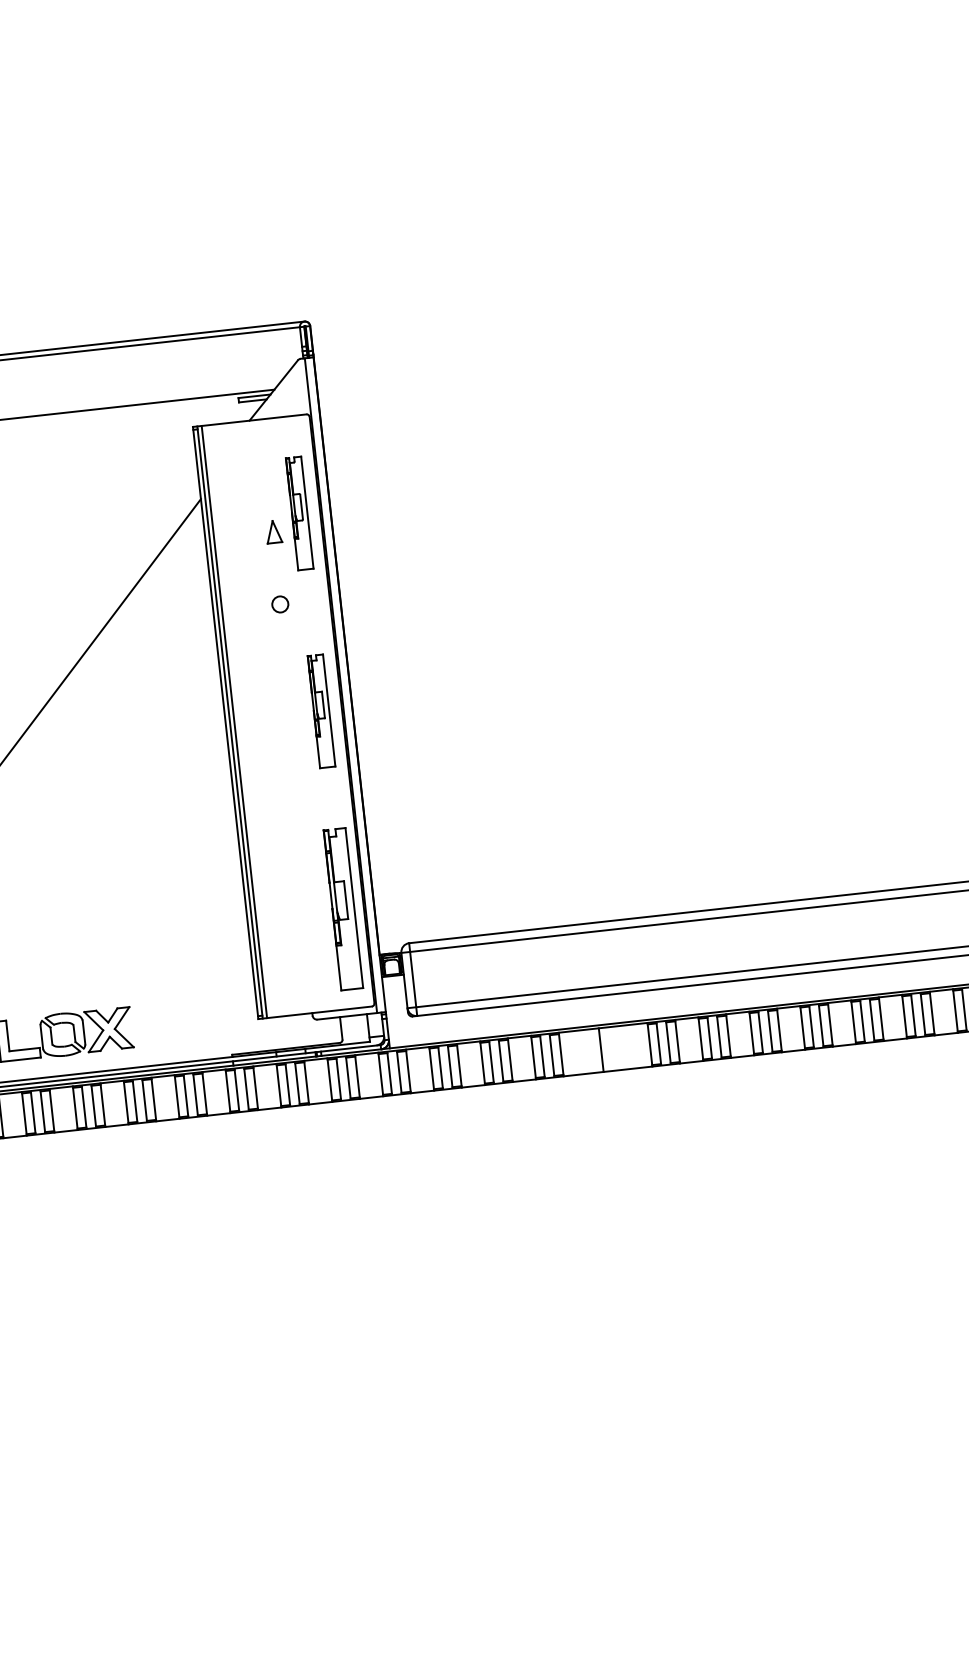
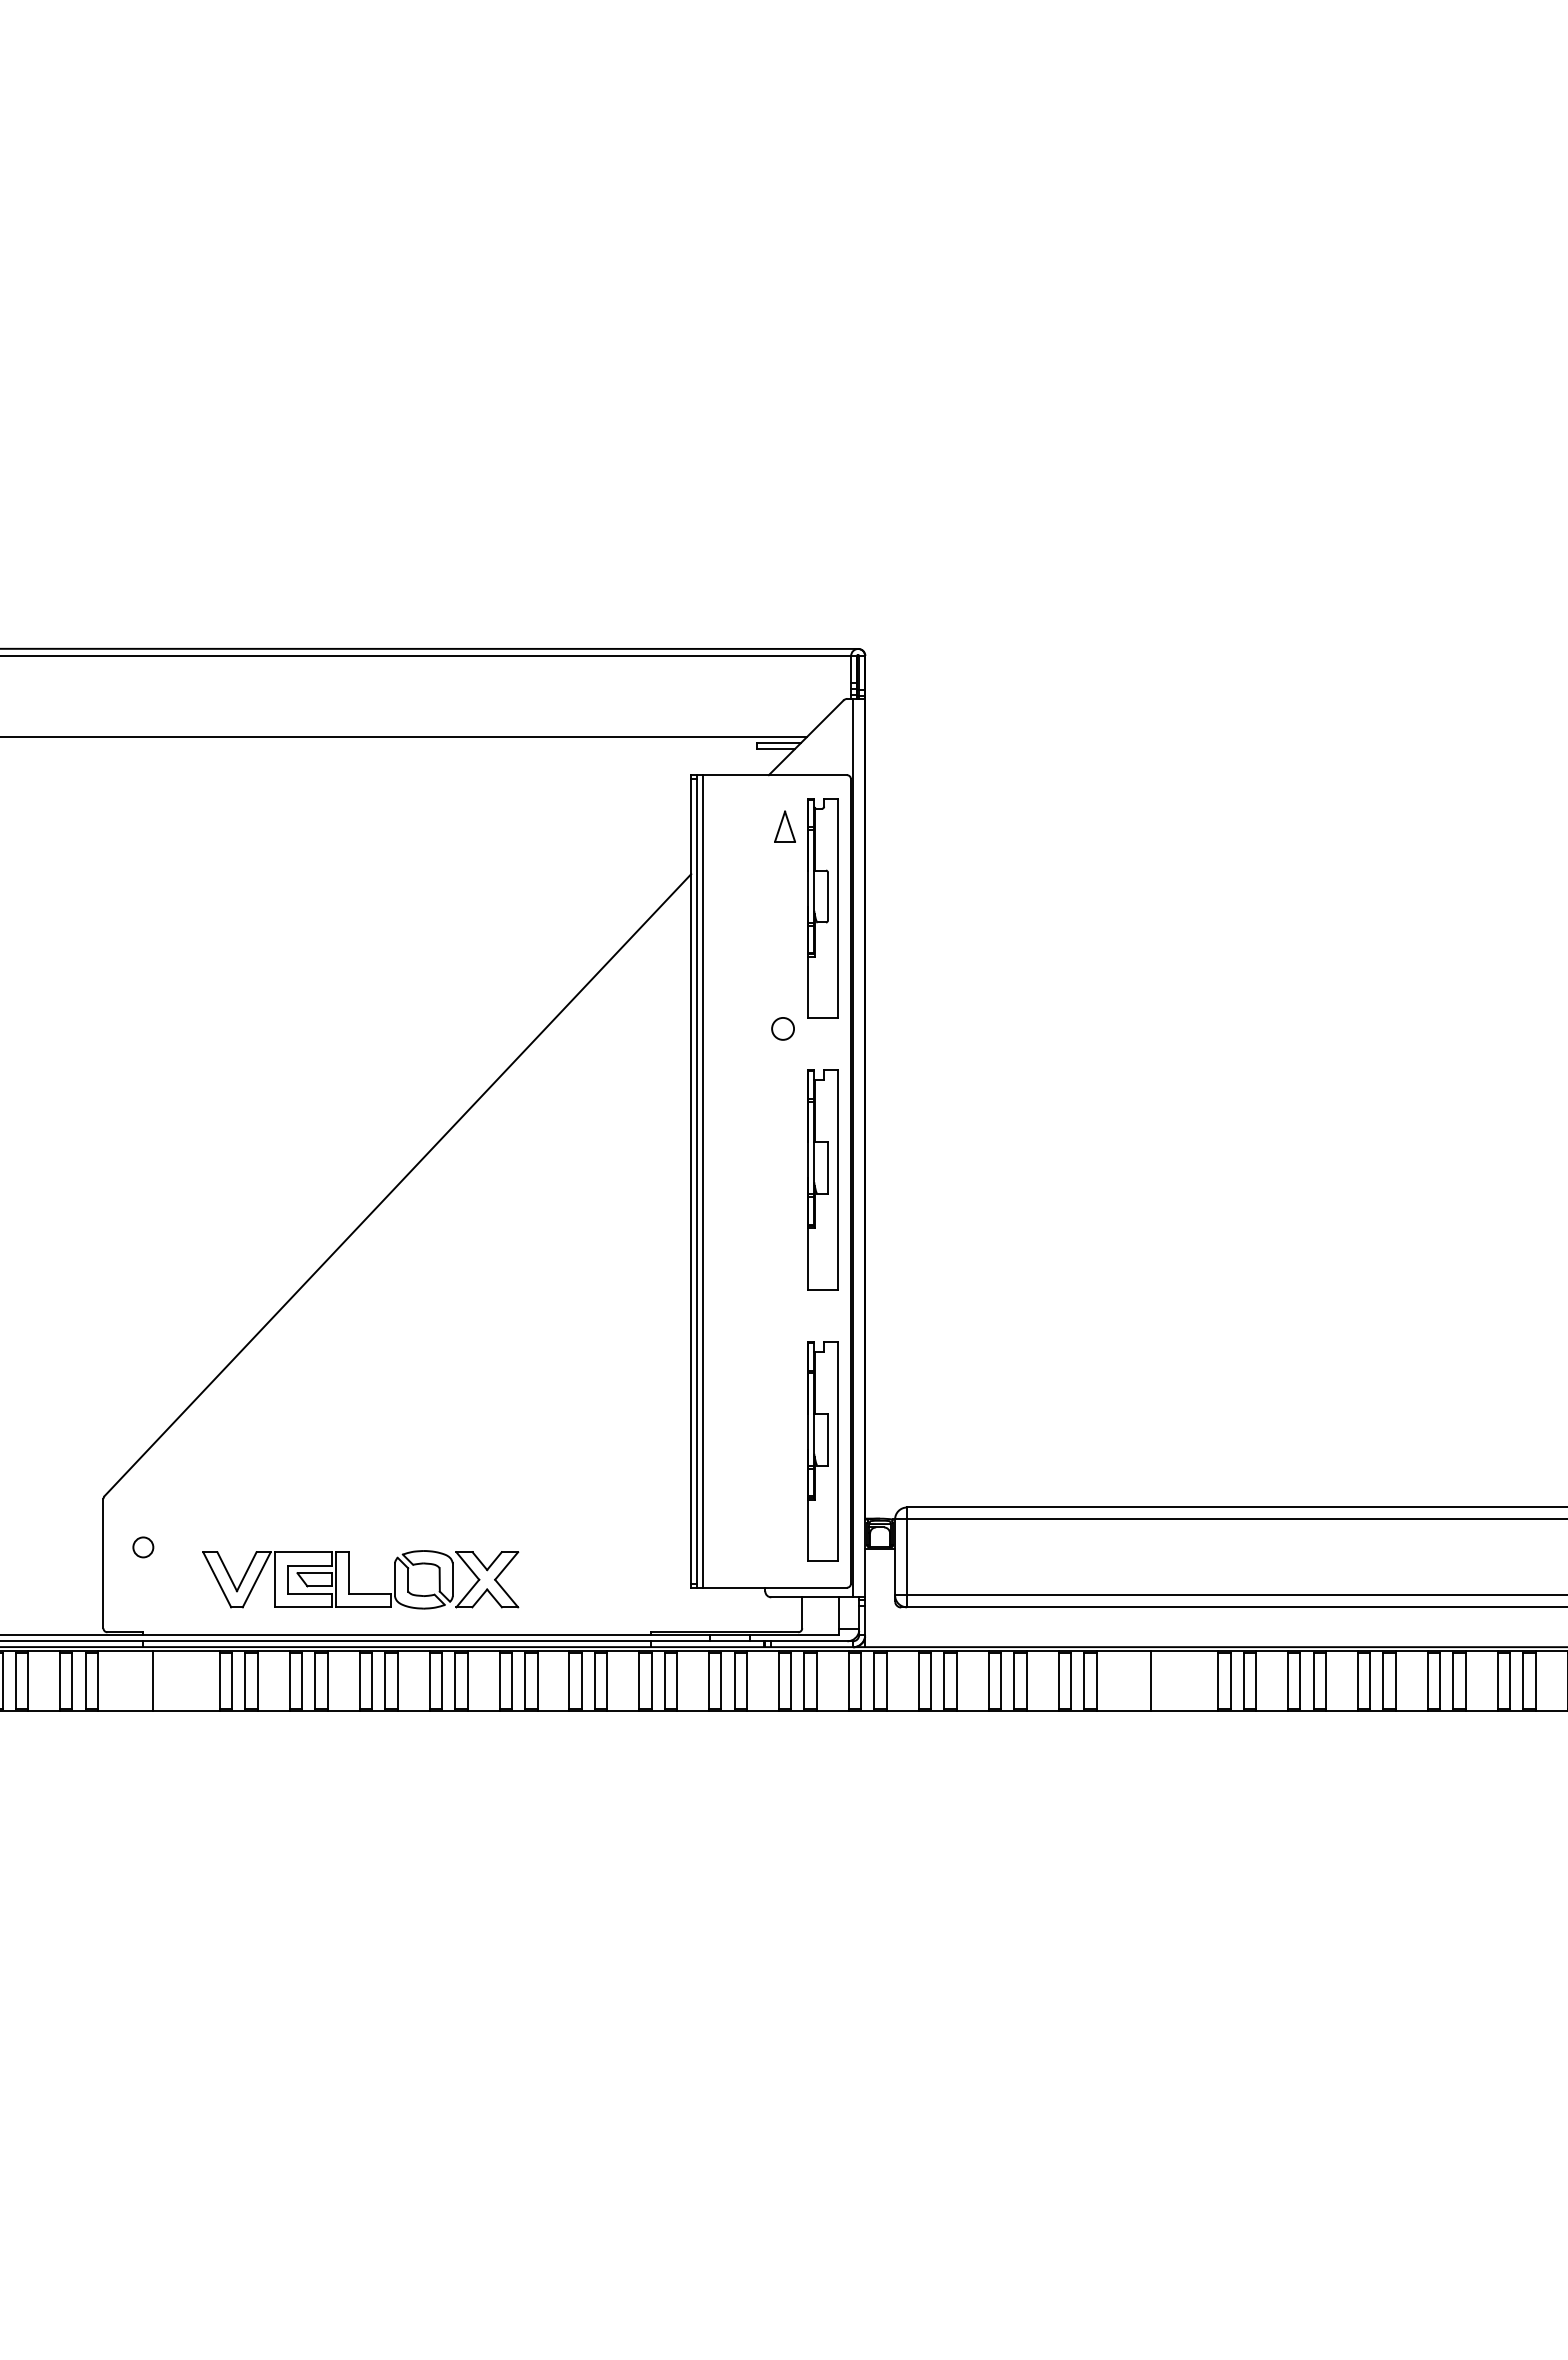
part: (299, 513) -> (822, 908), size x1.43
part: (273, 531) -> (784, 826), moved
part: (321, 711) -> (822, 1179), size x1.43

